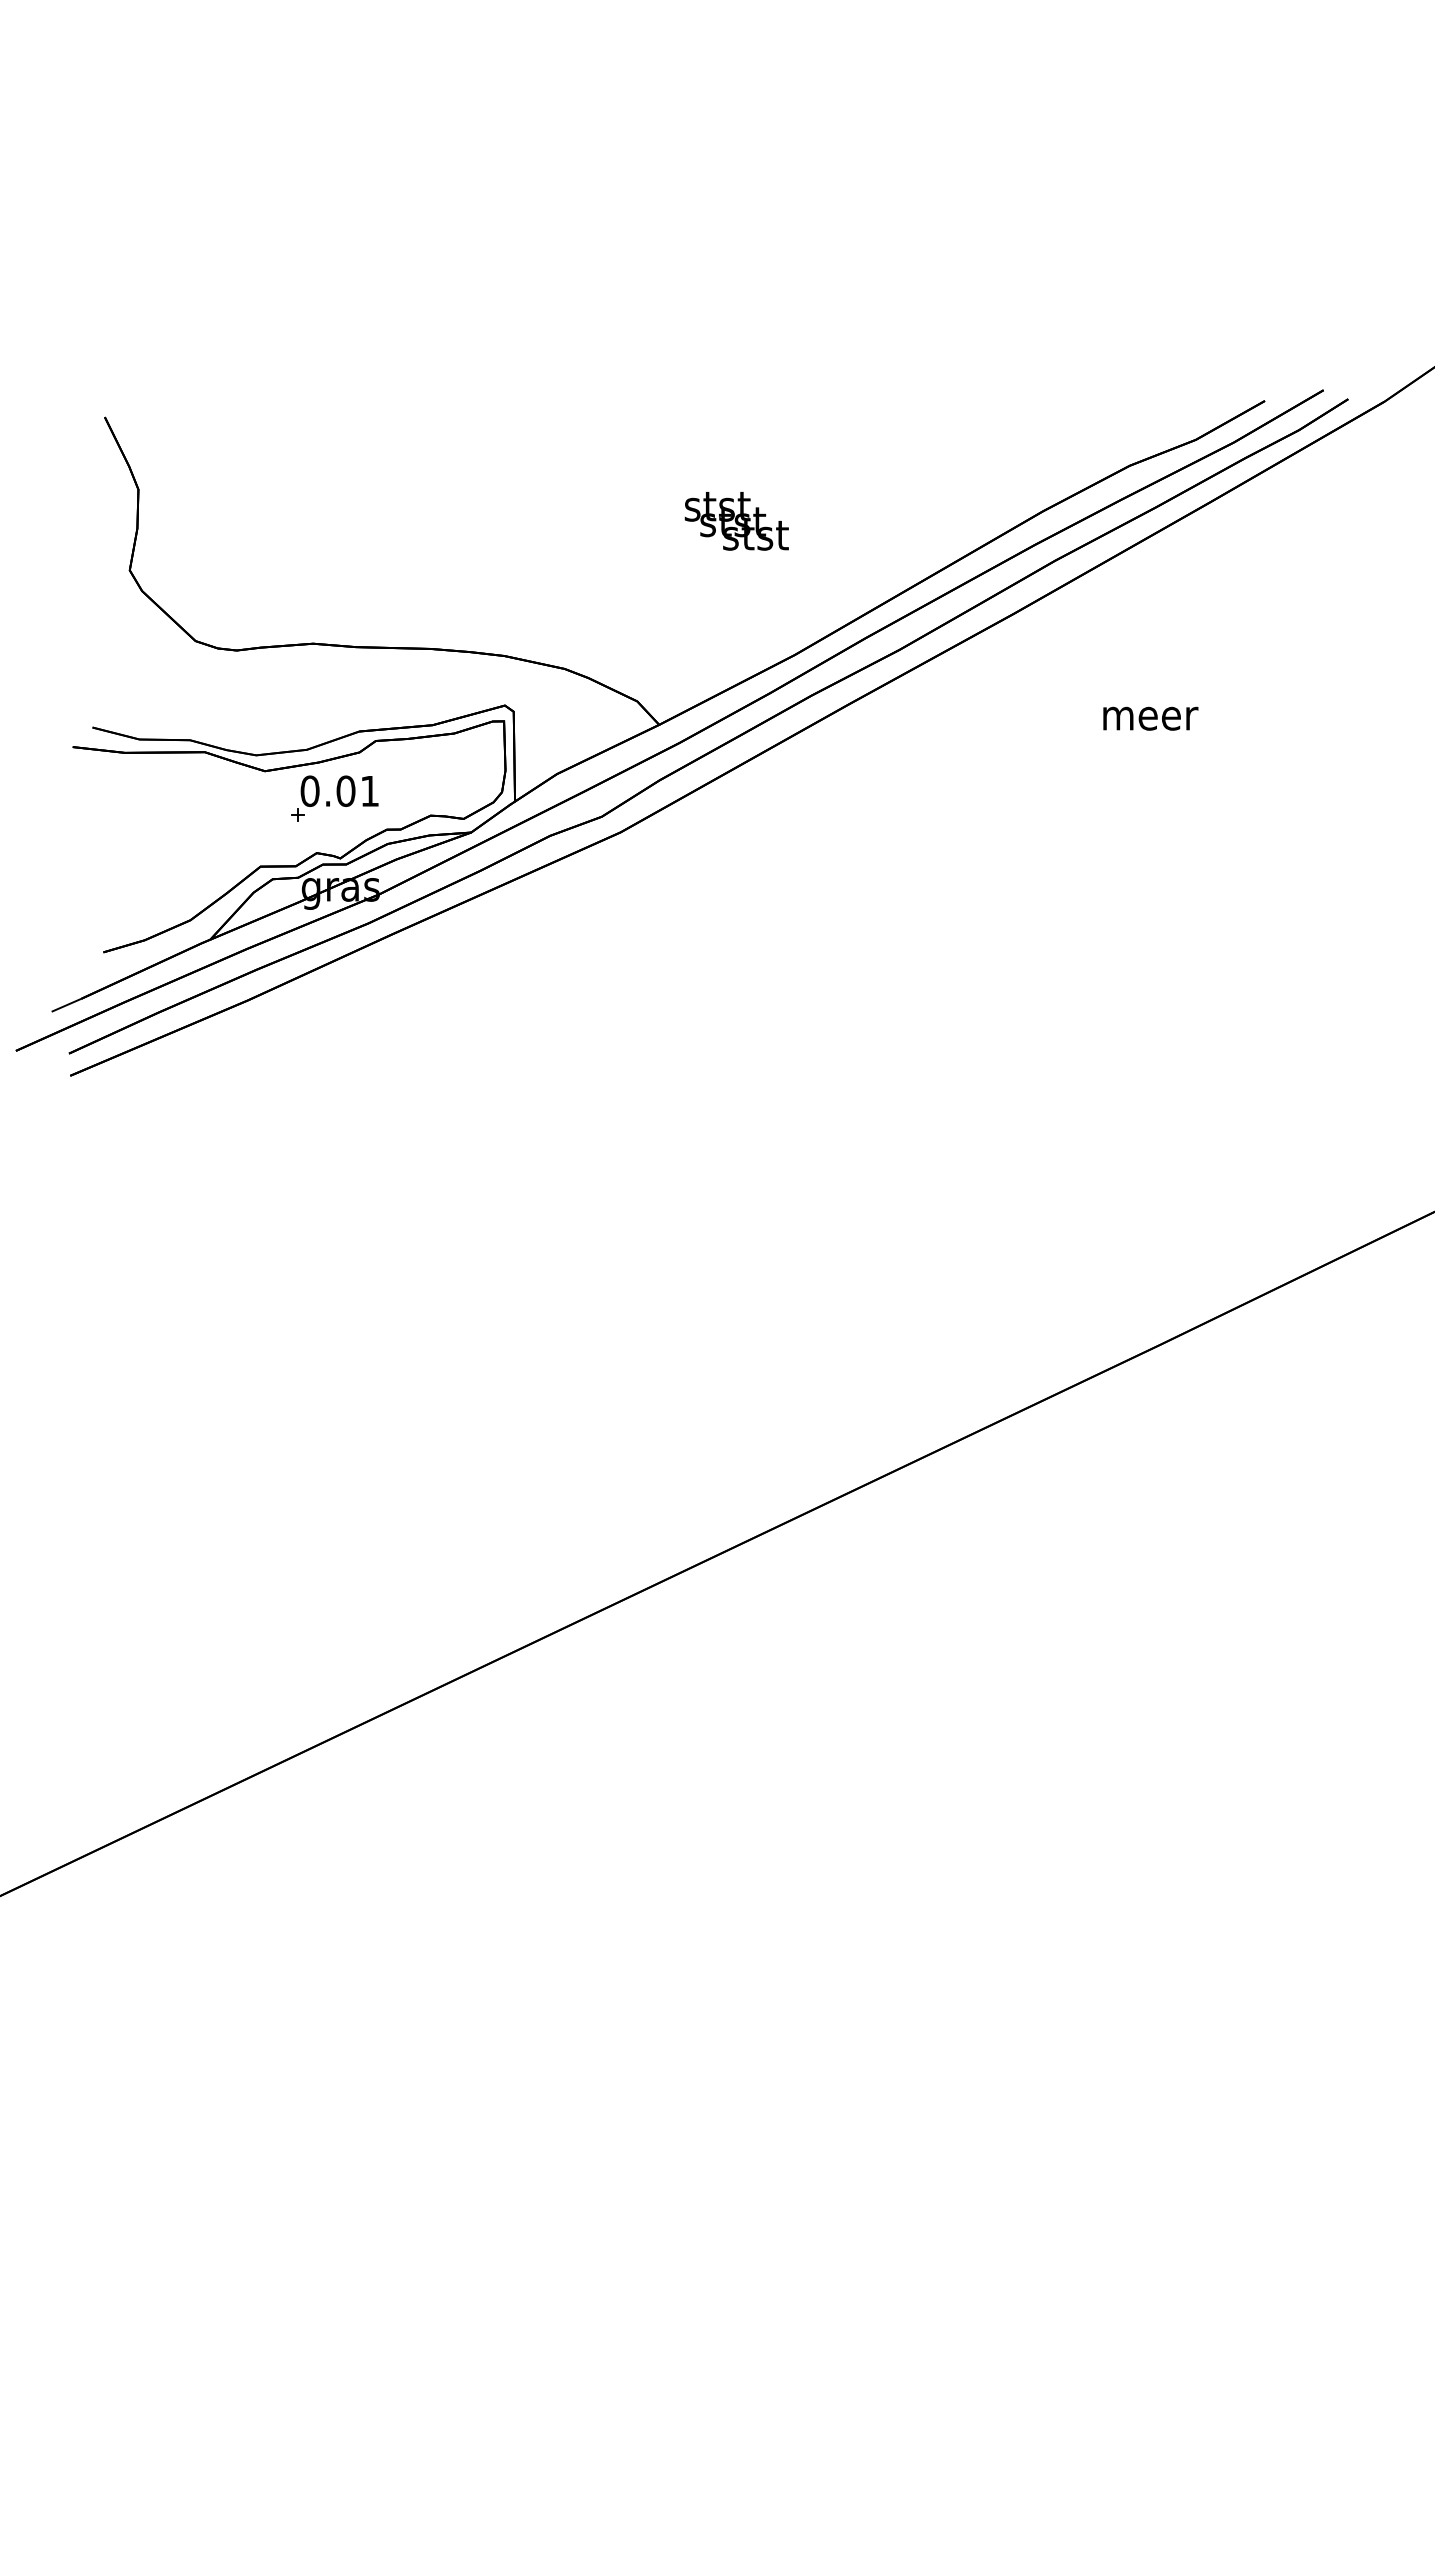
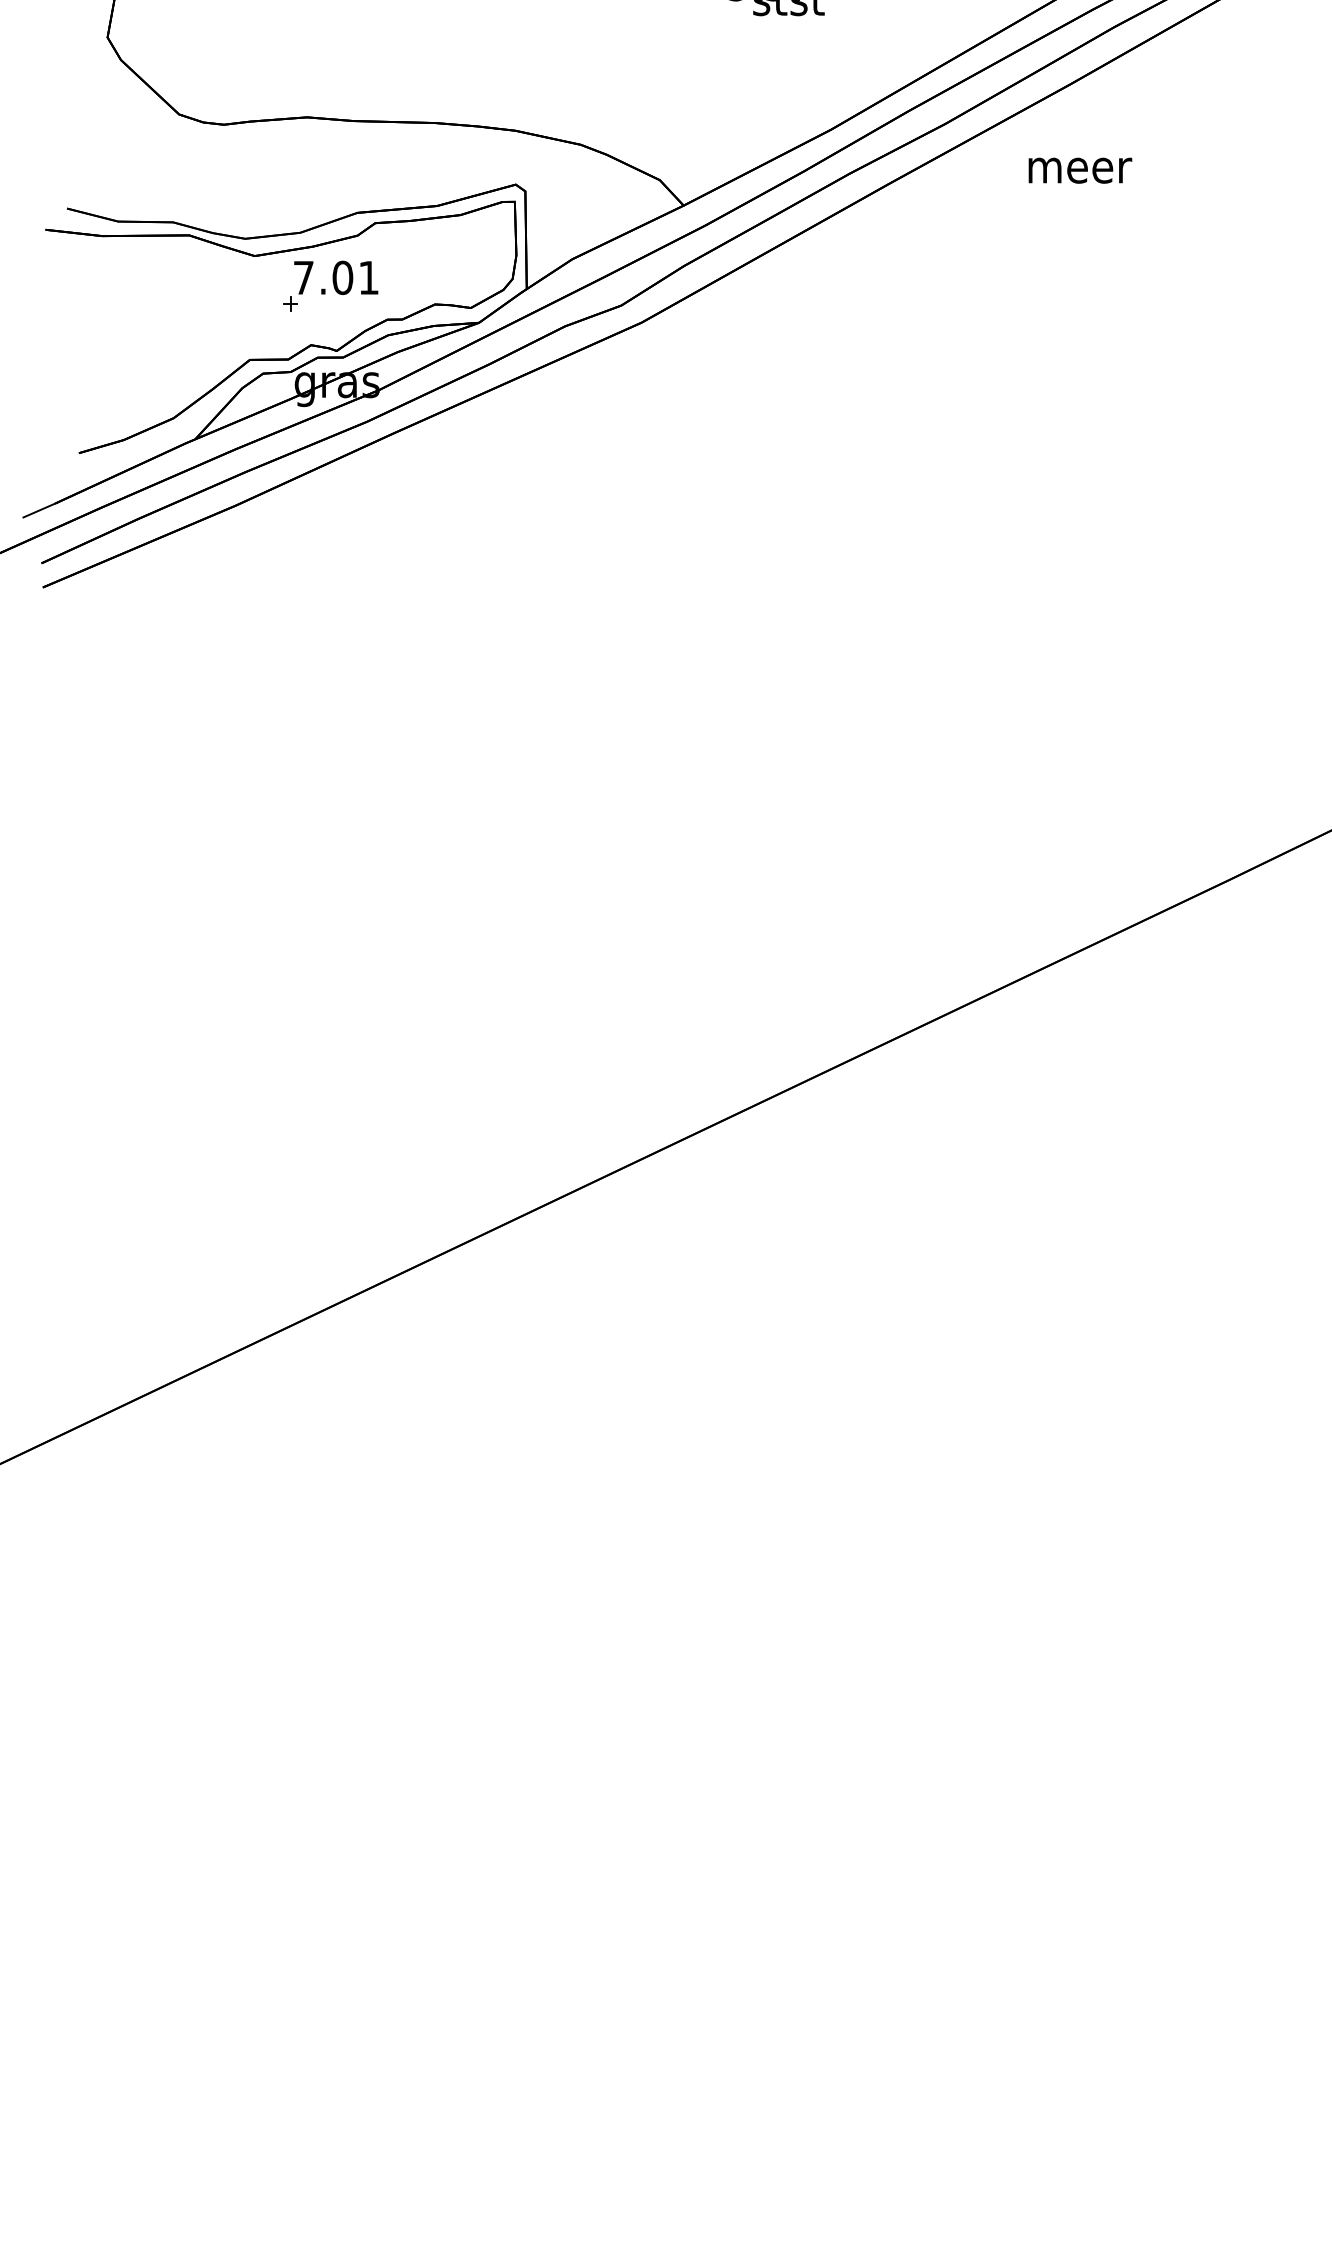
text: (1150, 718) -> (1080, 170), moved
text: (309, 790) -> (303, 277), 0.01 -> 7.01

